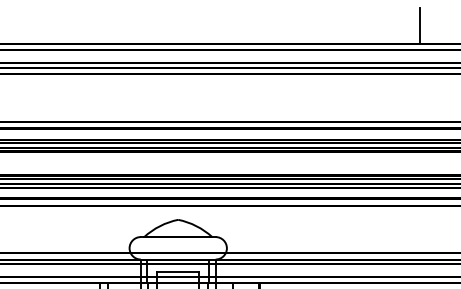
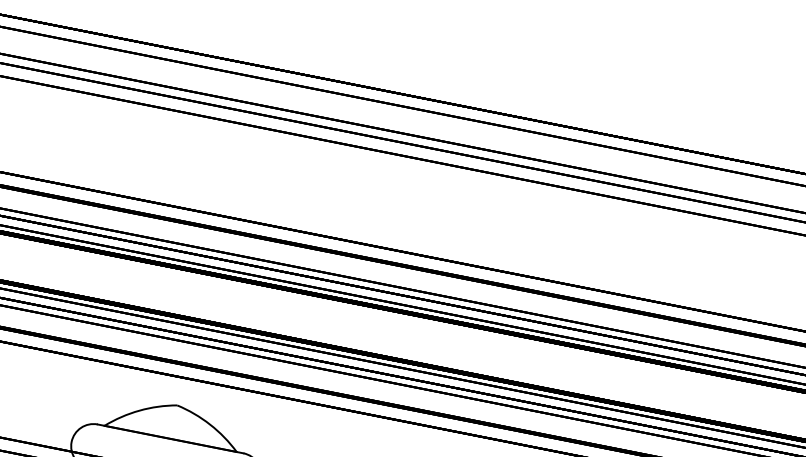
line: (420, 25) -> (723, 120), removed

